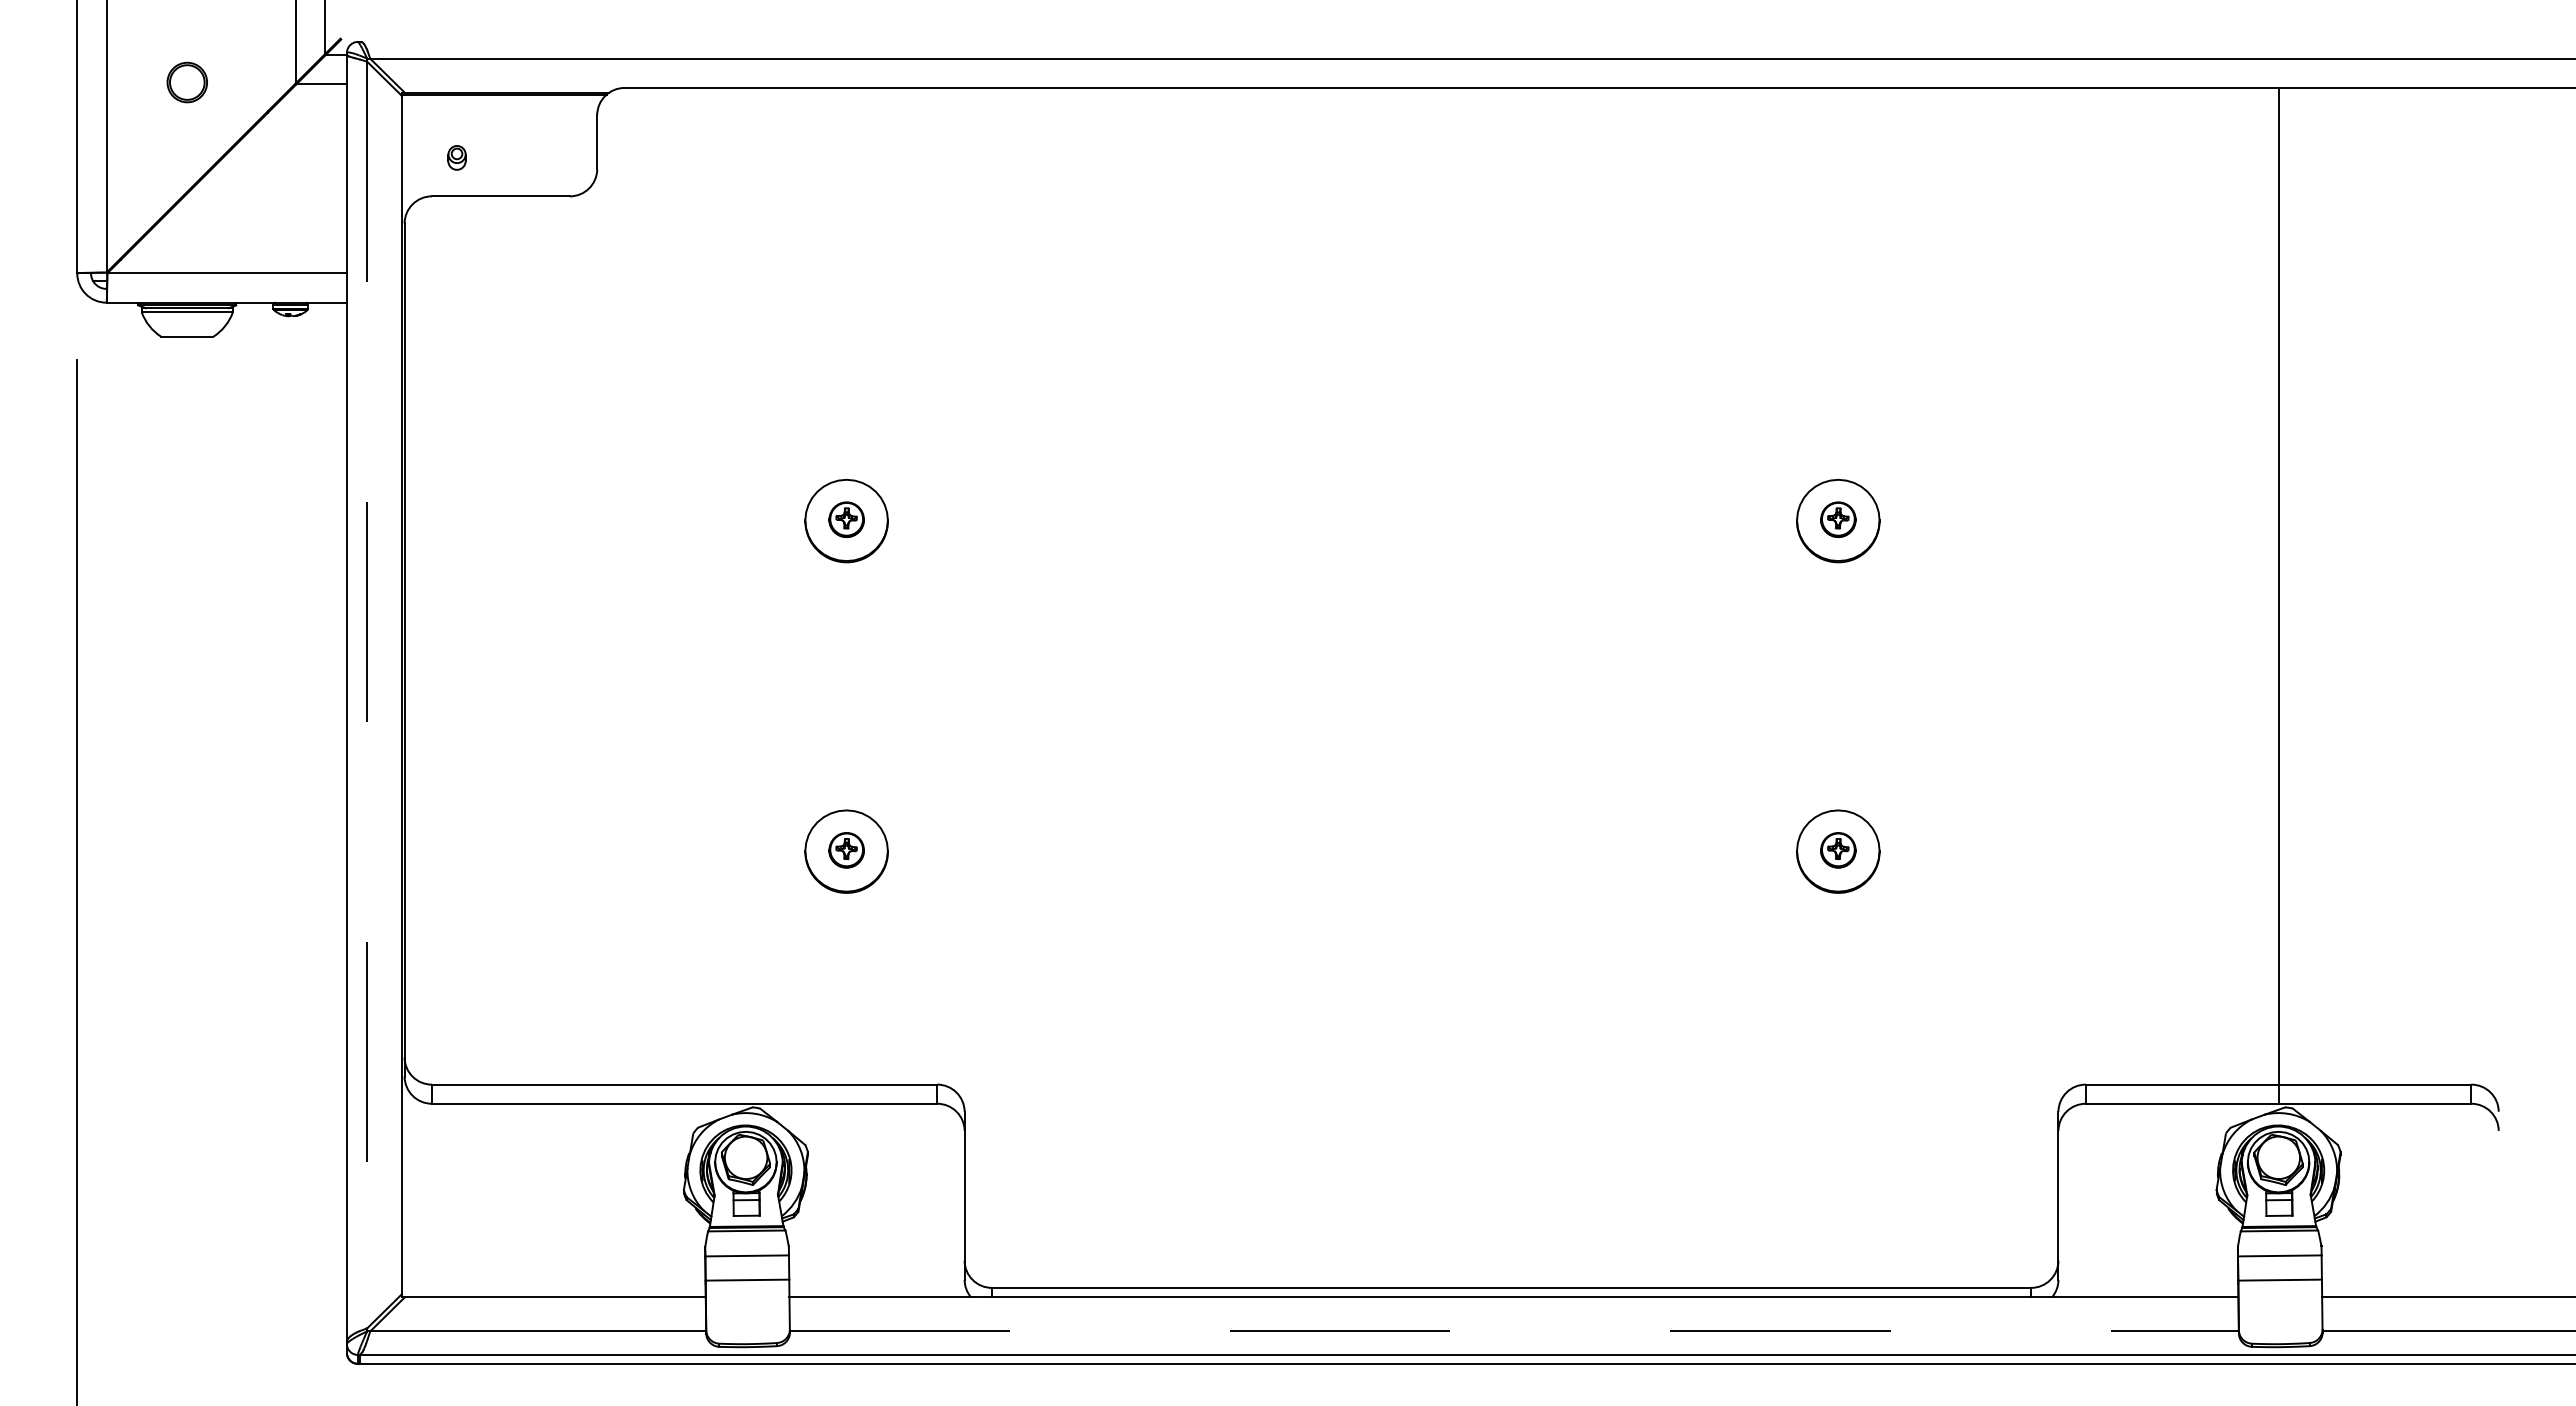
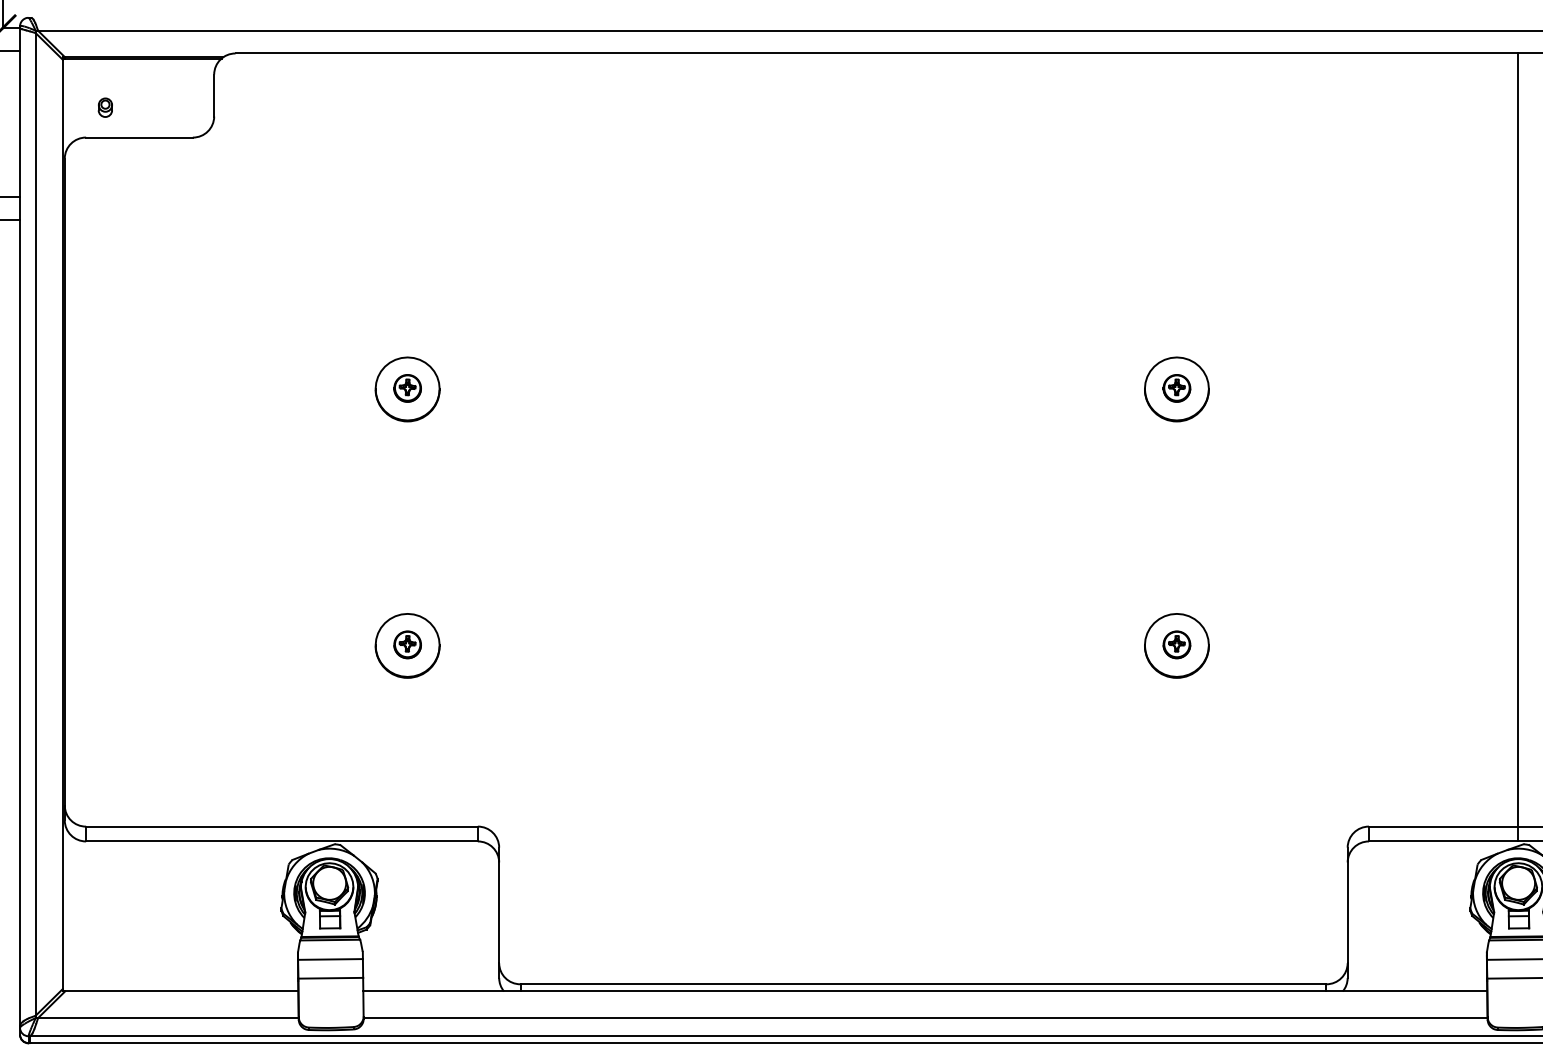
line: (367, 695) -> (35, 524), dashed -> solid
line: (1514, 1331) -> (925, 1018), dashed -> solid

